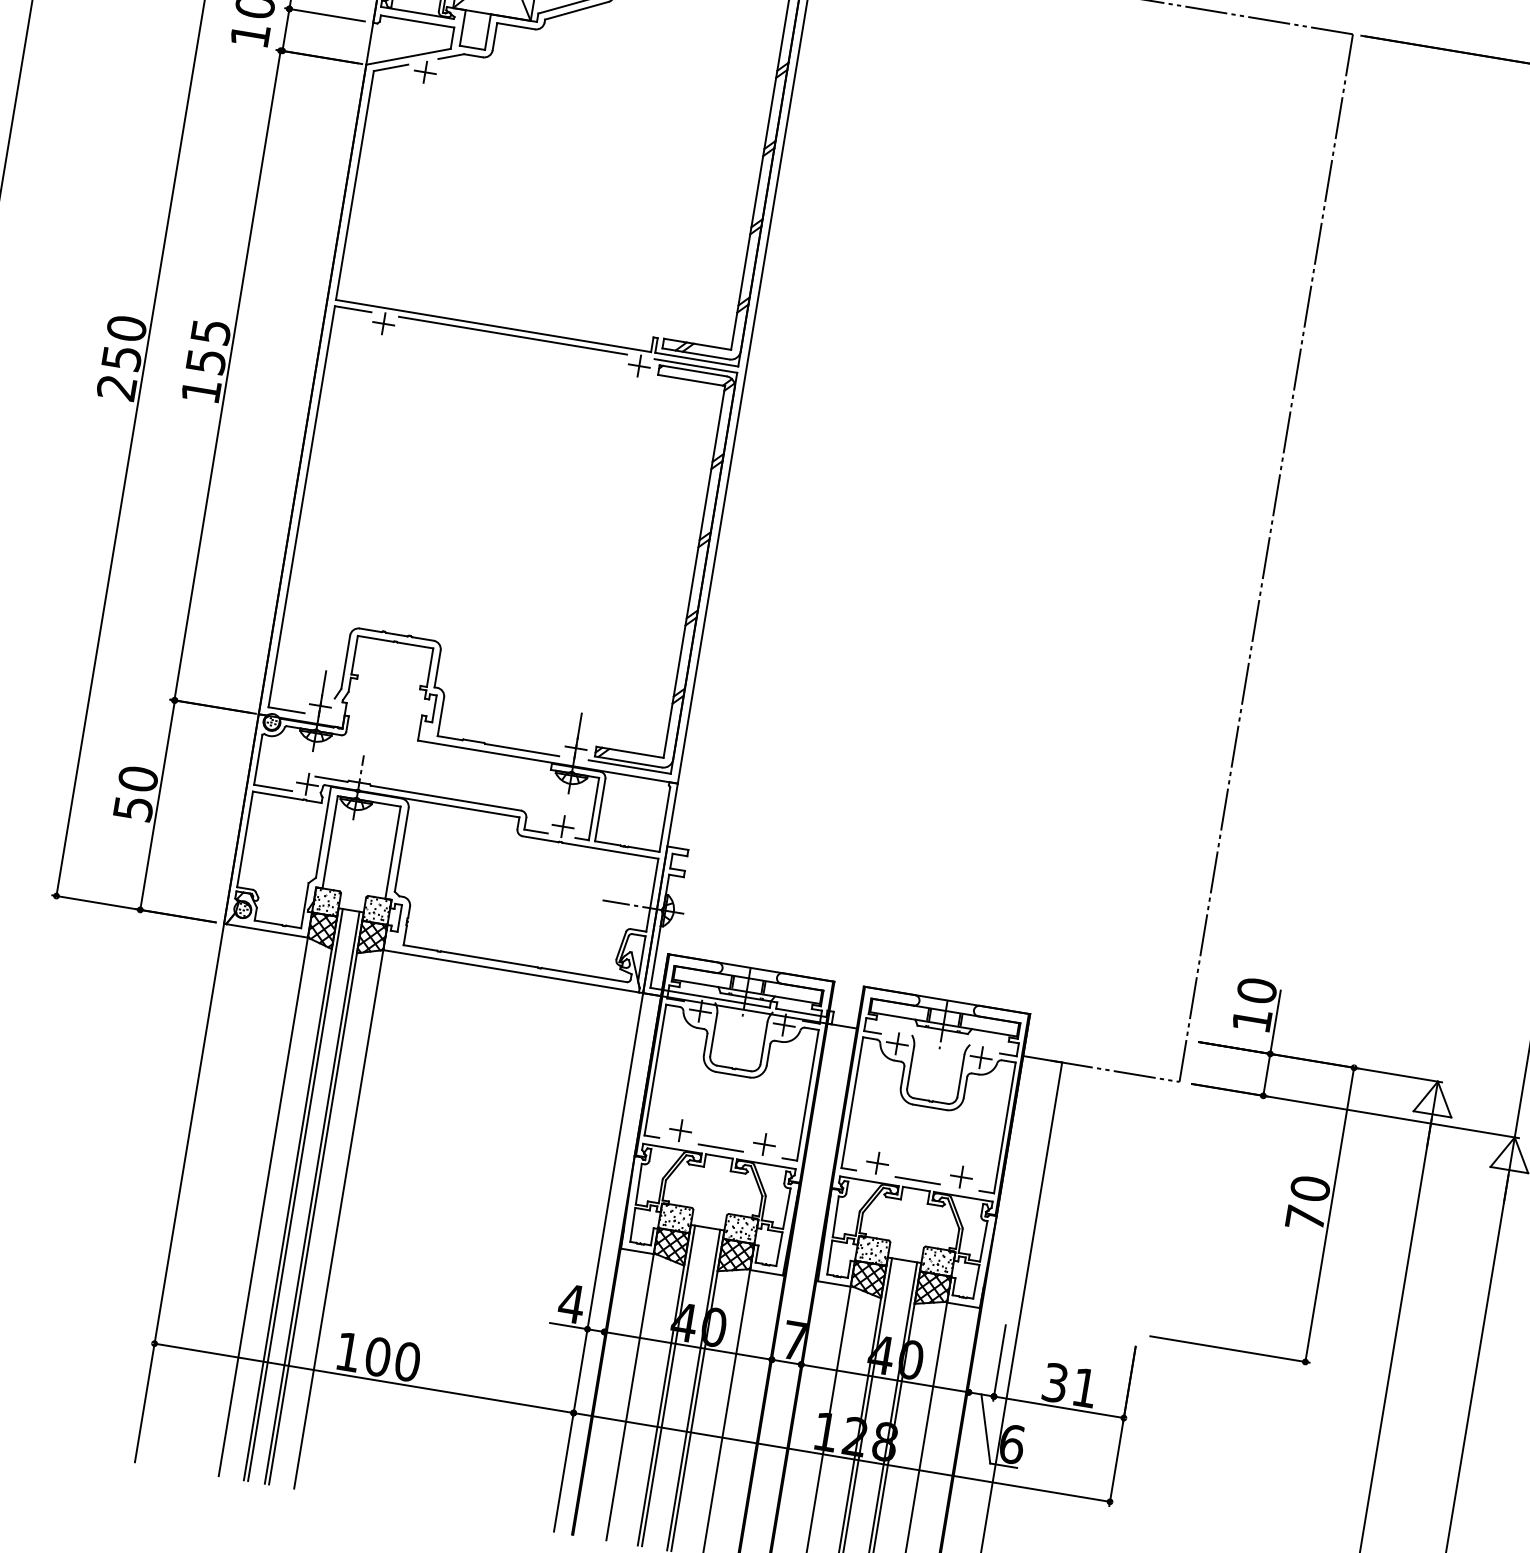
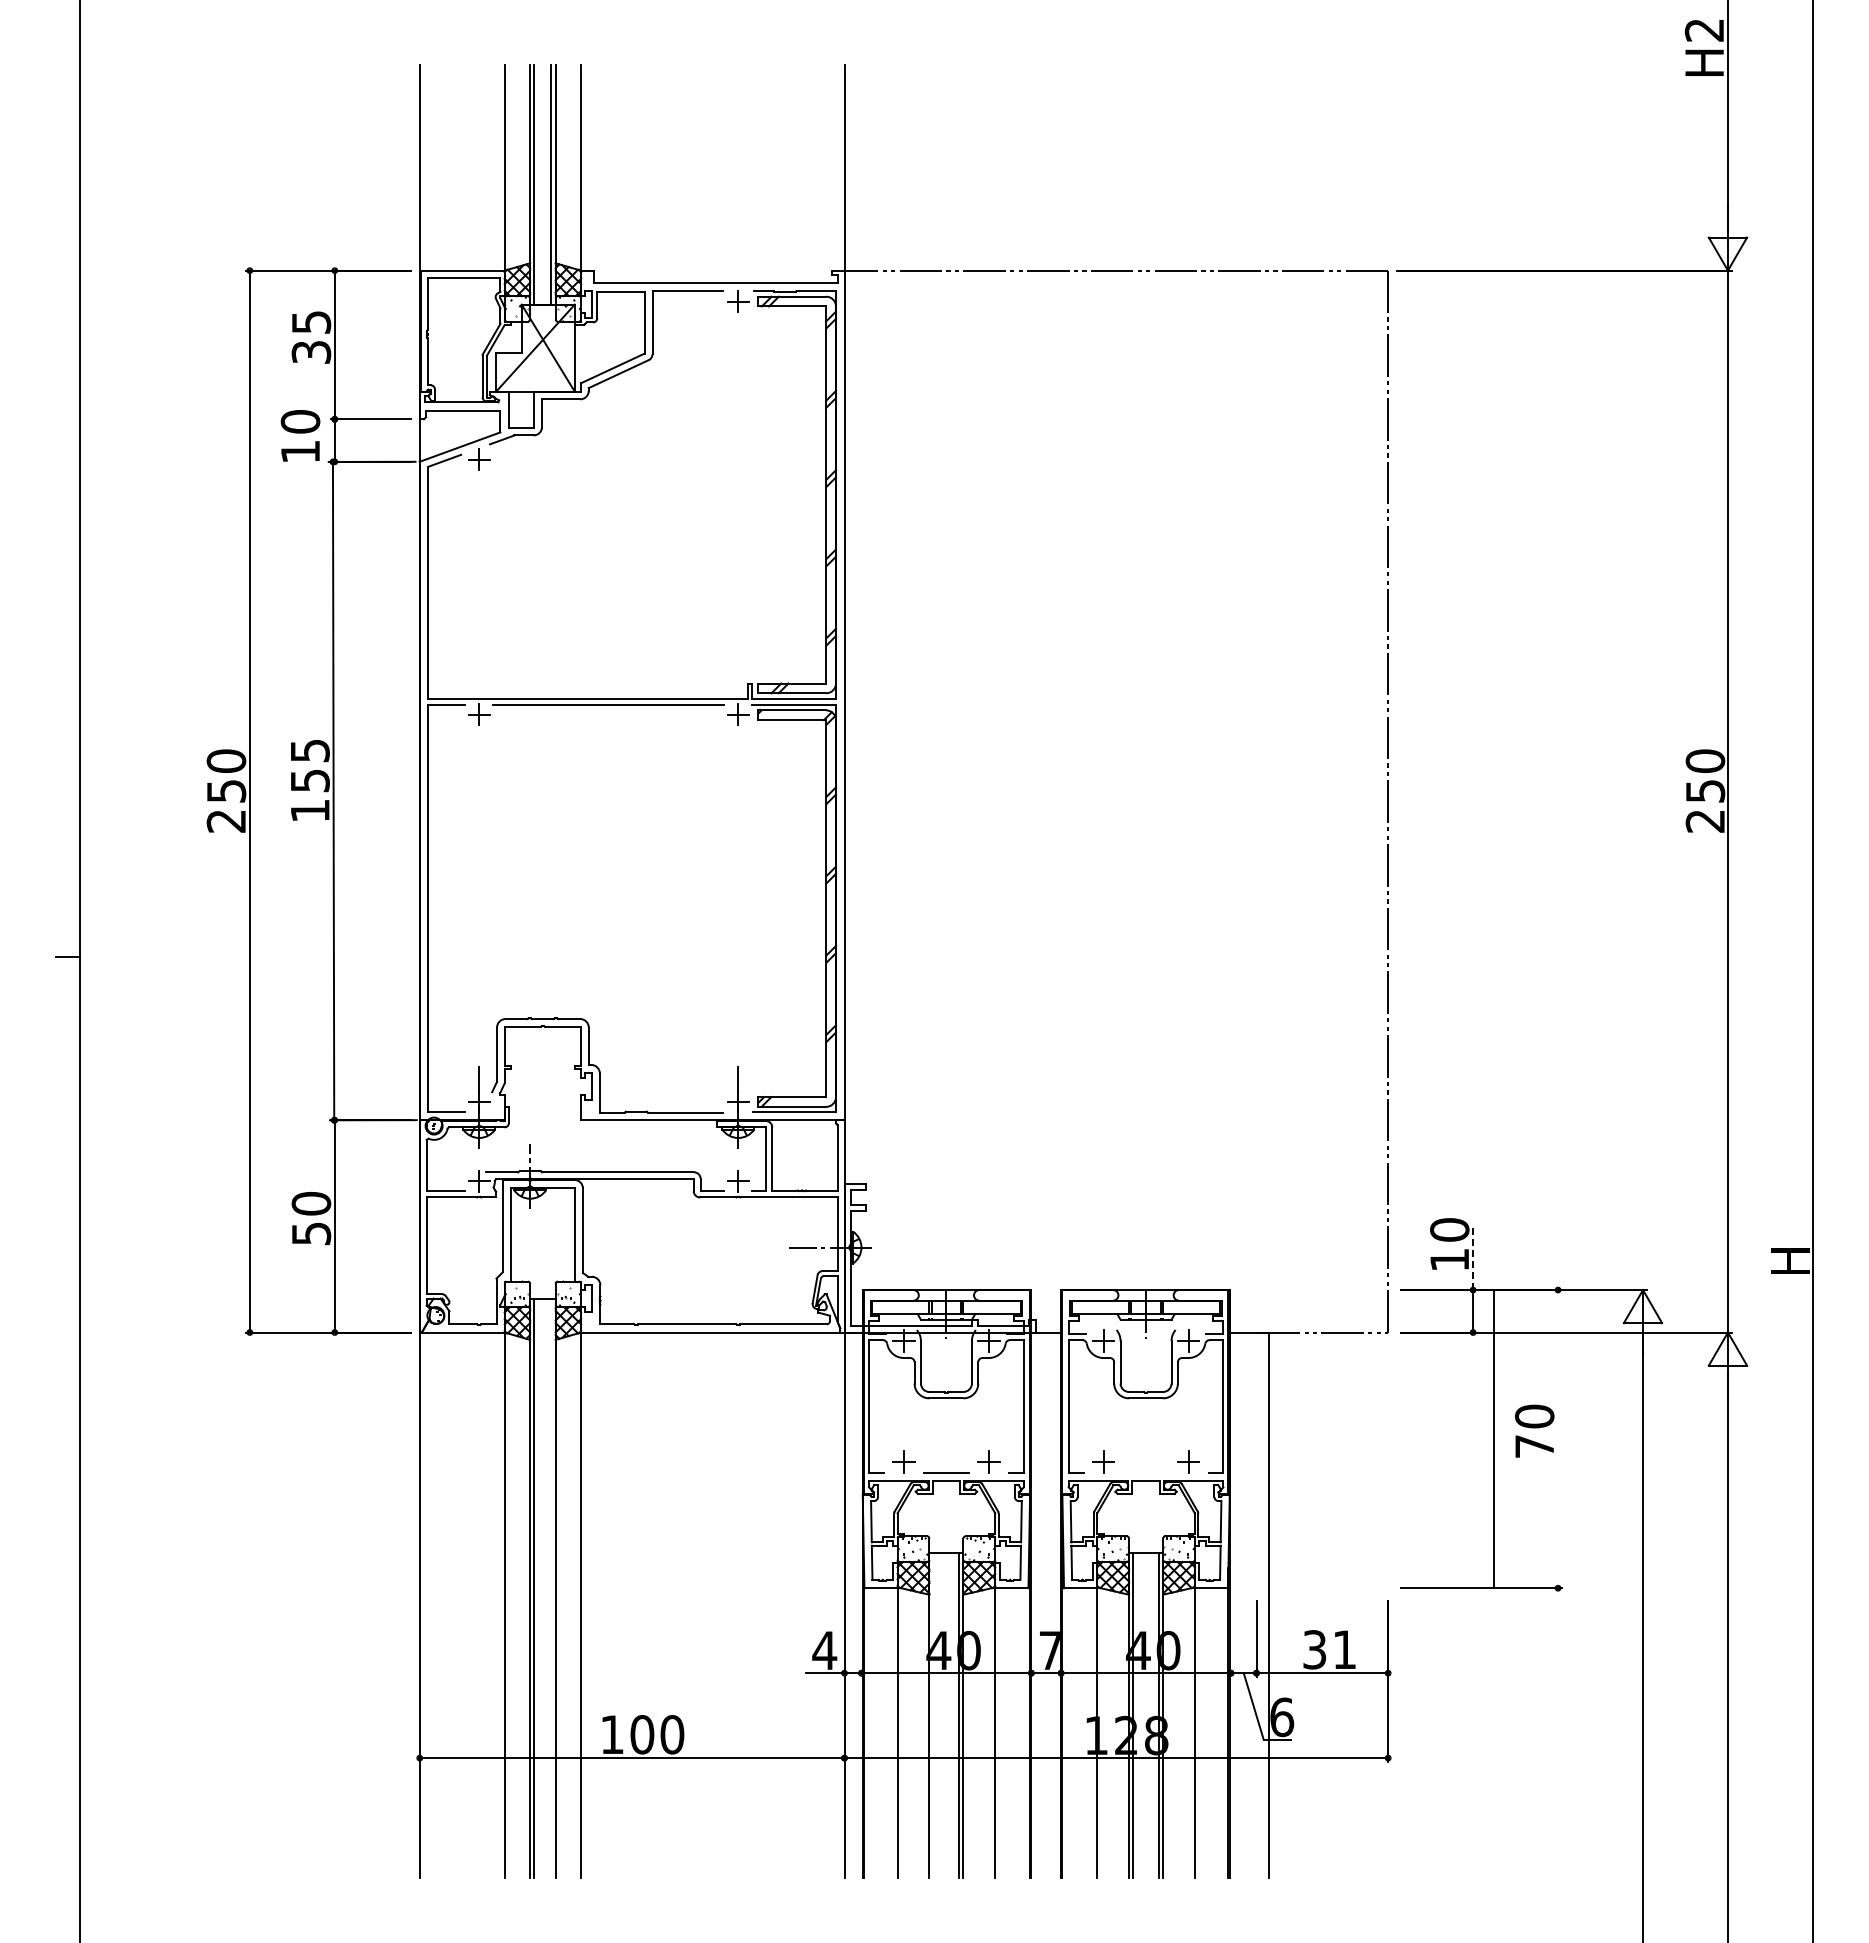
line: (1275, 1021) -> (1473, 1257), solid -> dashed
line: (917, 1180) -> (1145, 1472), removed
line: (312, 1197) -> (551, 1588), removed
line: (1330, 1215) -> (1494, 1439), moved
line: (668, 1385) -> (933, 1715), removed

